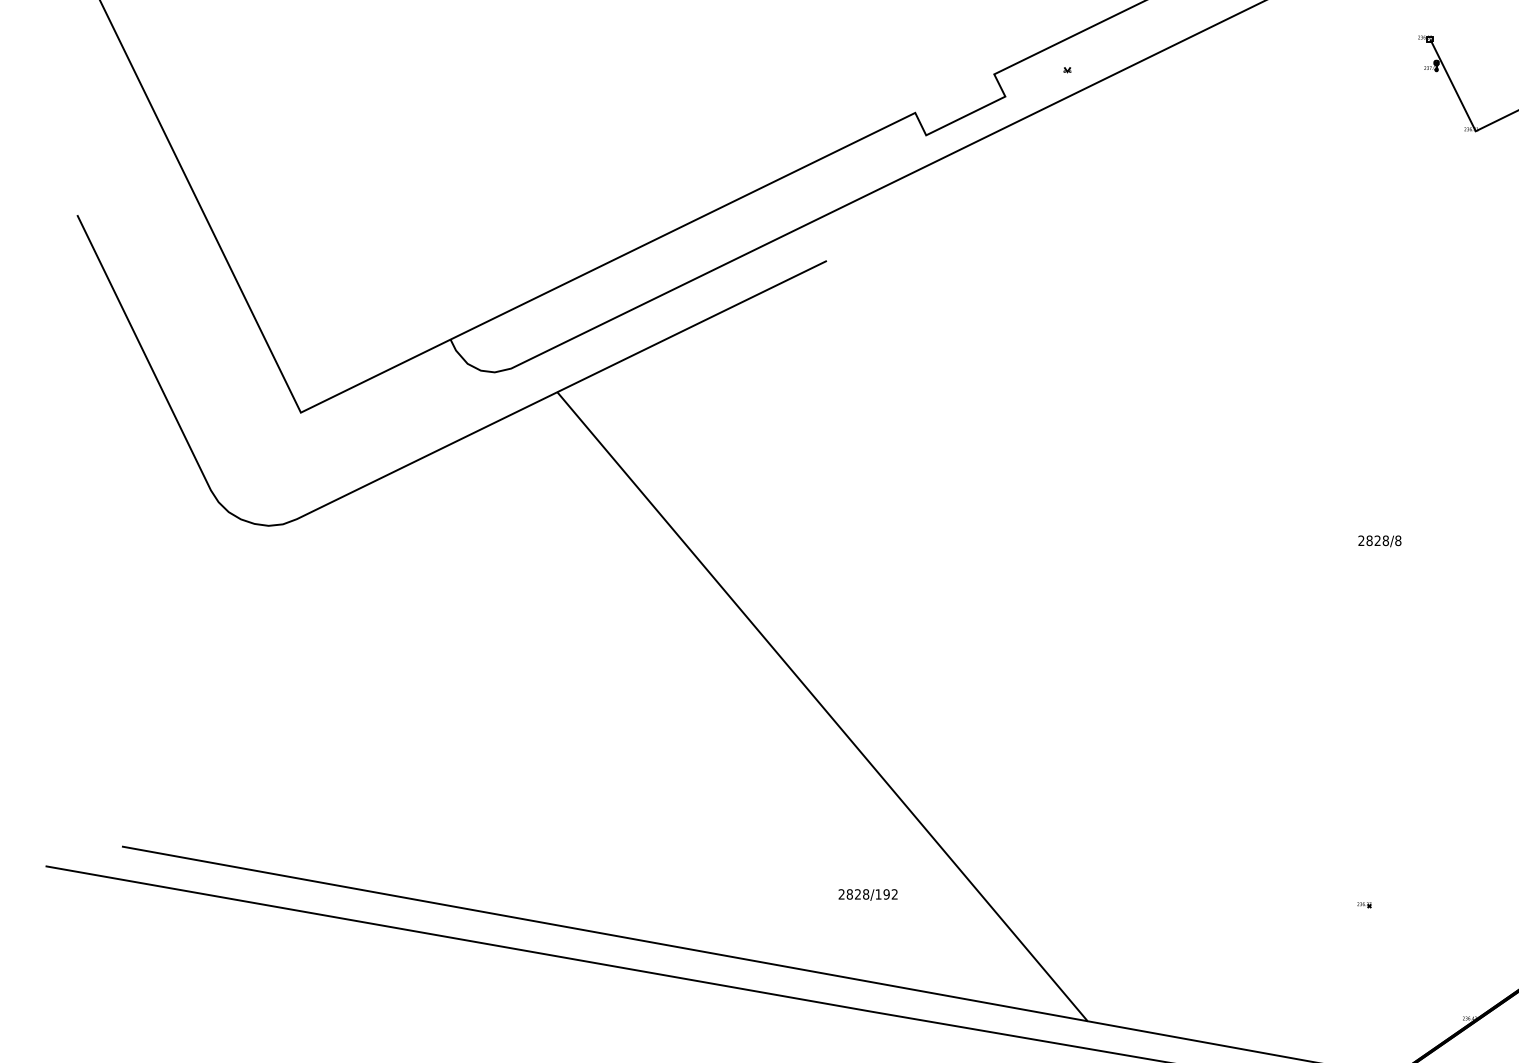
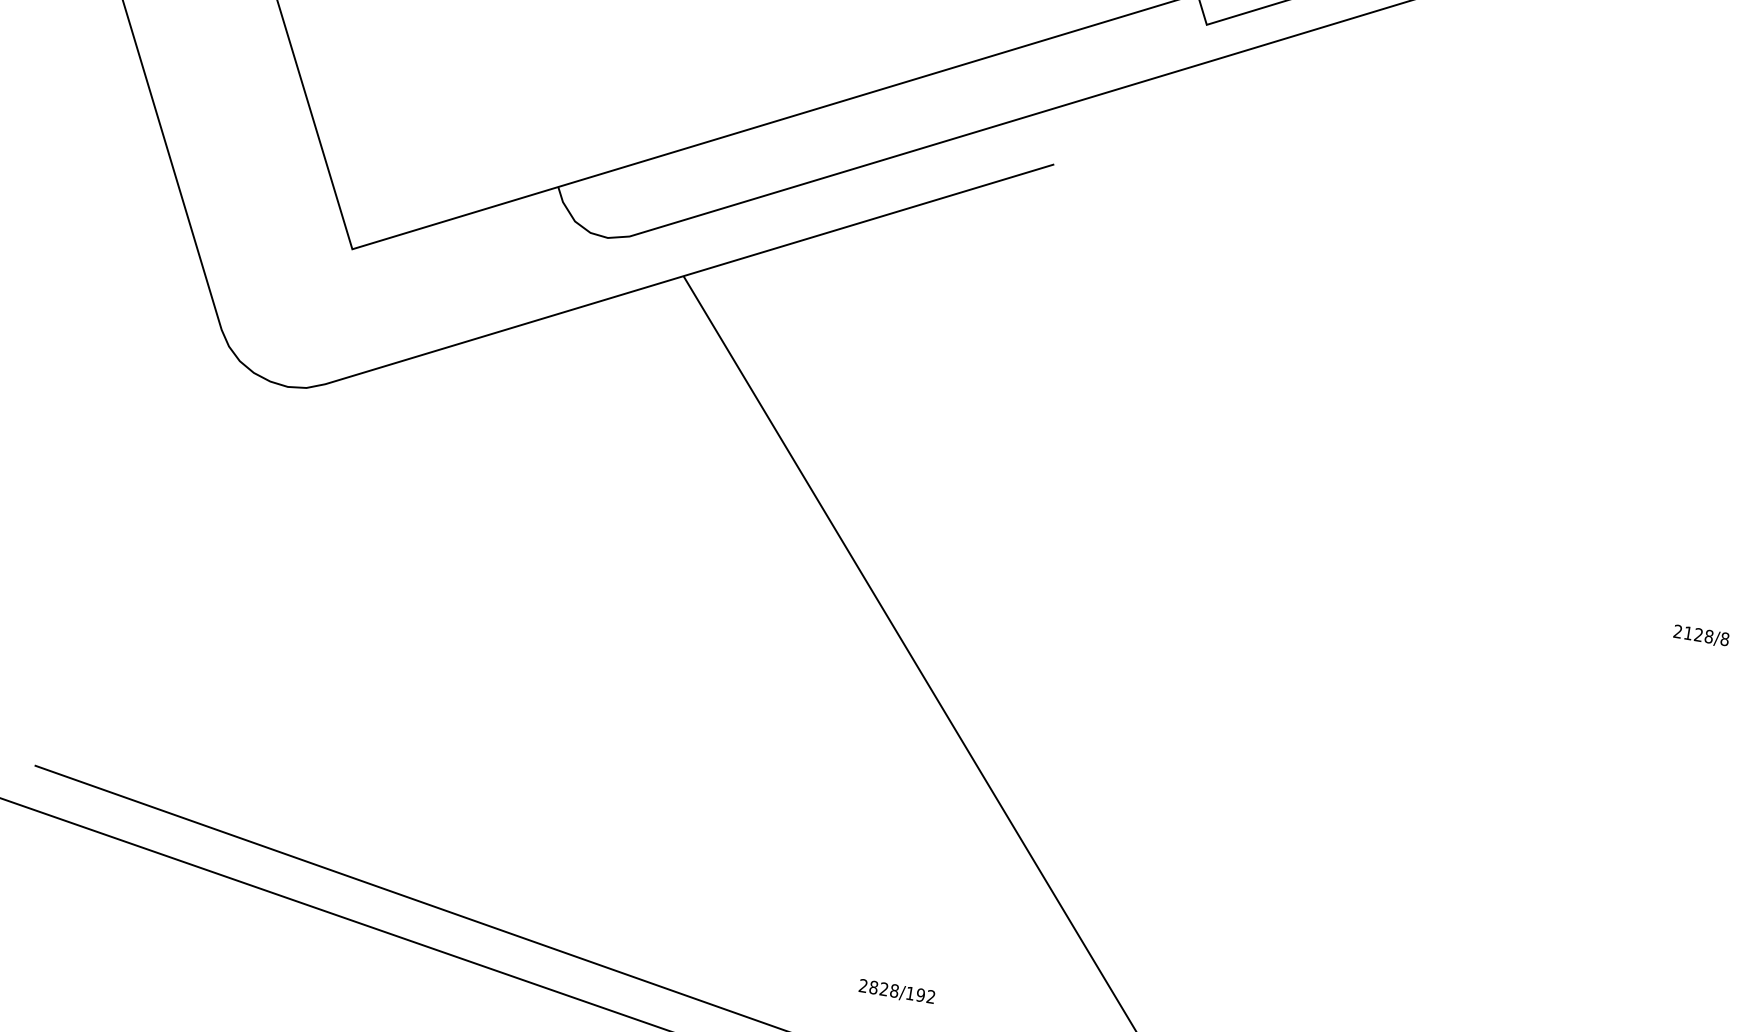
text: (1369, 540) -> (1688, 632), 2828/8 -> 2128/8
text: (867, 894) -> (896, 991), moved

